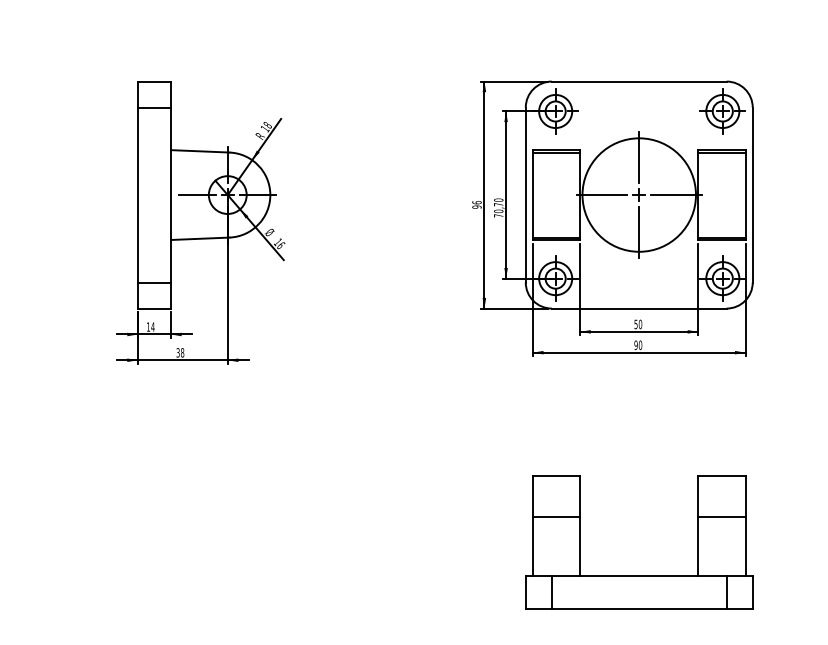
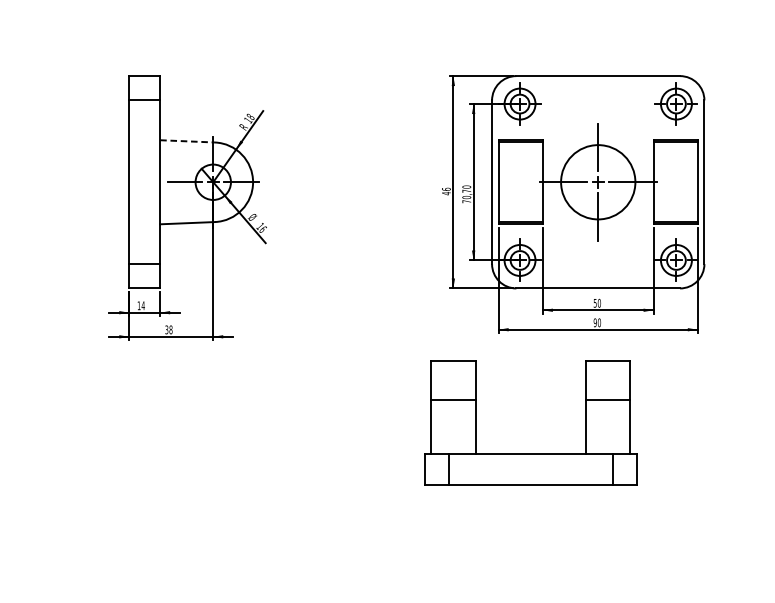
line: (200, 151) -> (187, 141), solid -> dashed
circle: (638, 194) -> (597, 181), size x0.7
text: (476, 206) -> (445, 192), 96 -> 46
part: (639, 575) -> (531, 454), moved

